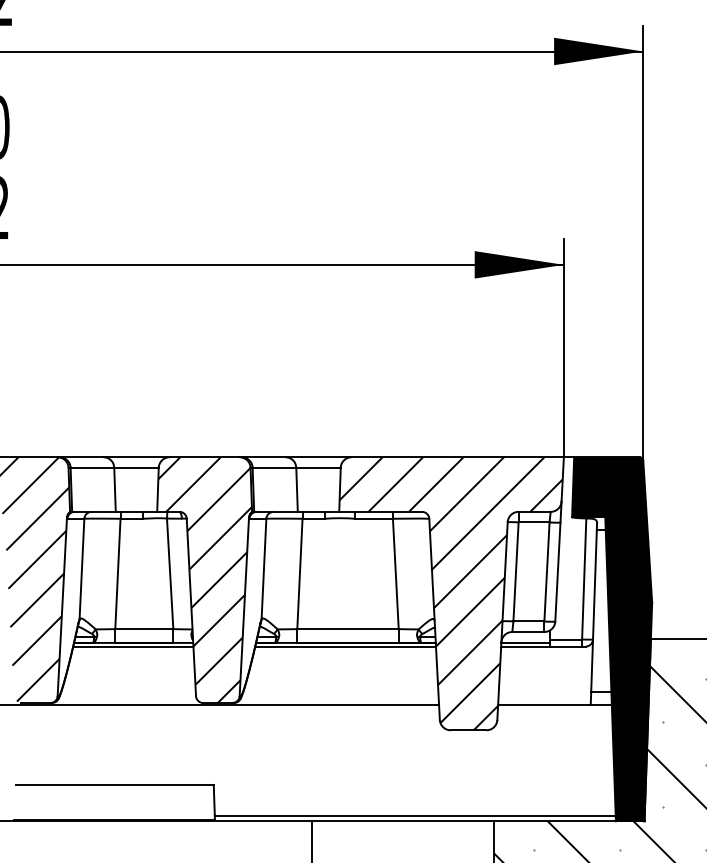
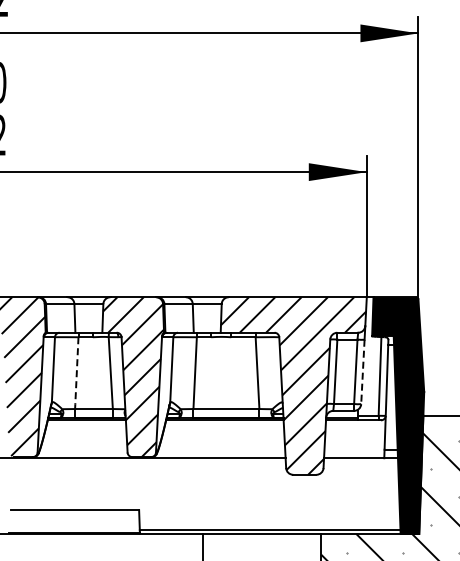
line: (557, 572) -> (362, 372), solid -> dashed
line: (117, 574) -> (76, 373), solid -> dashed

